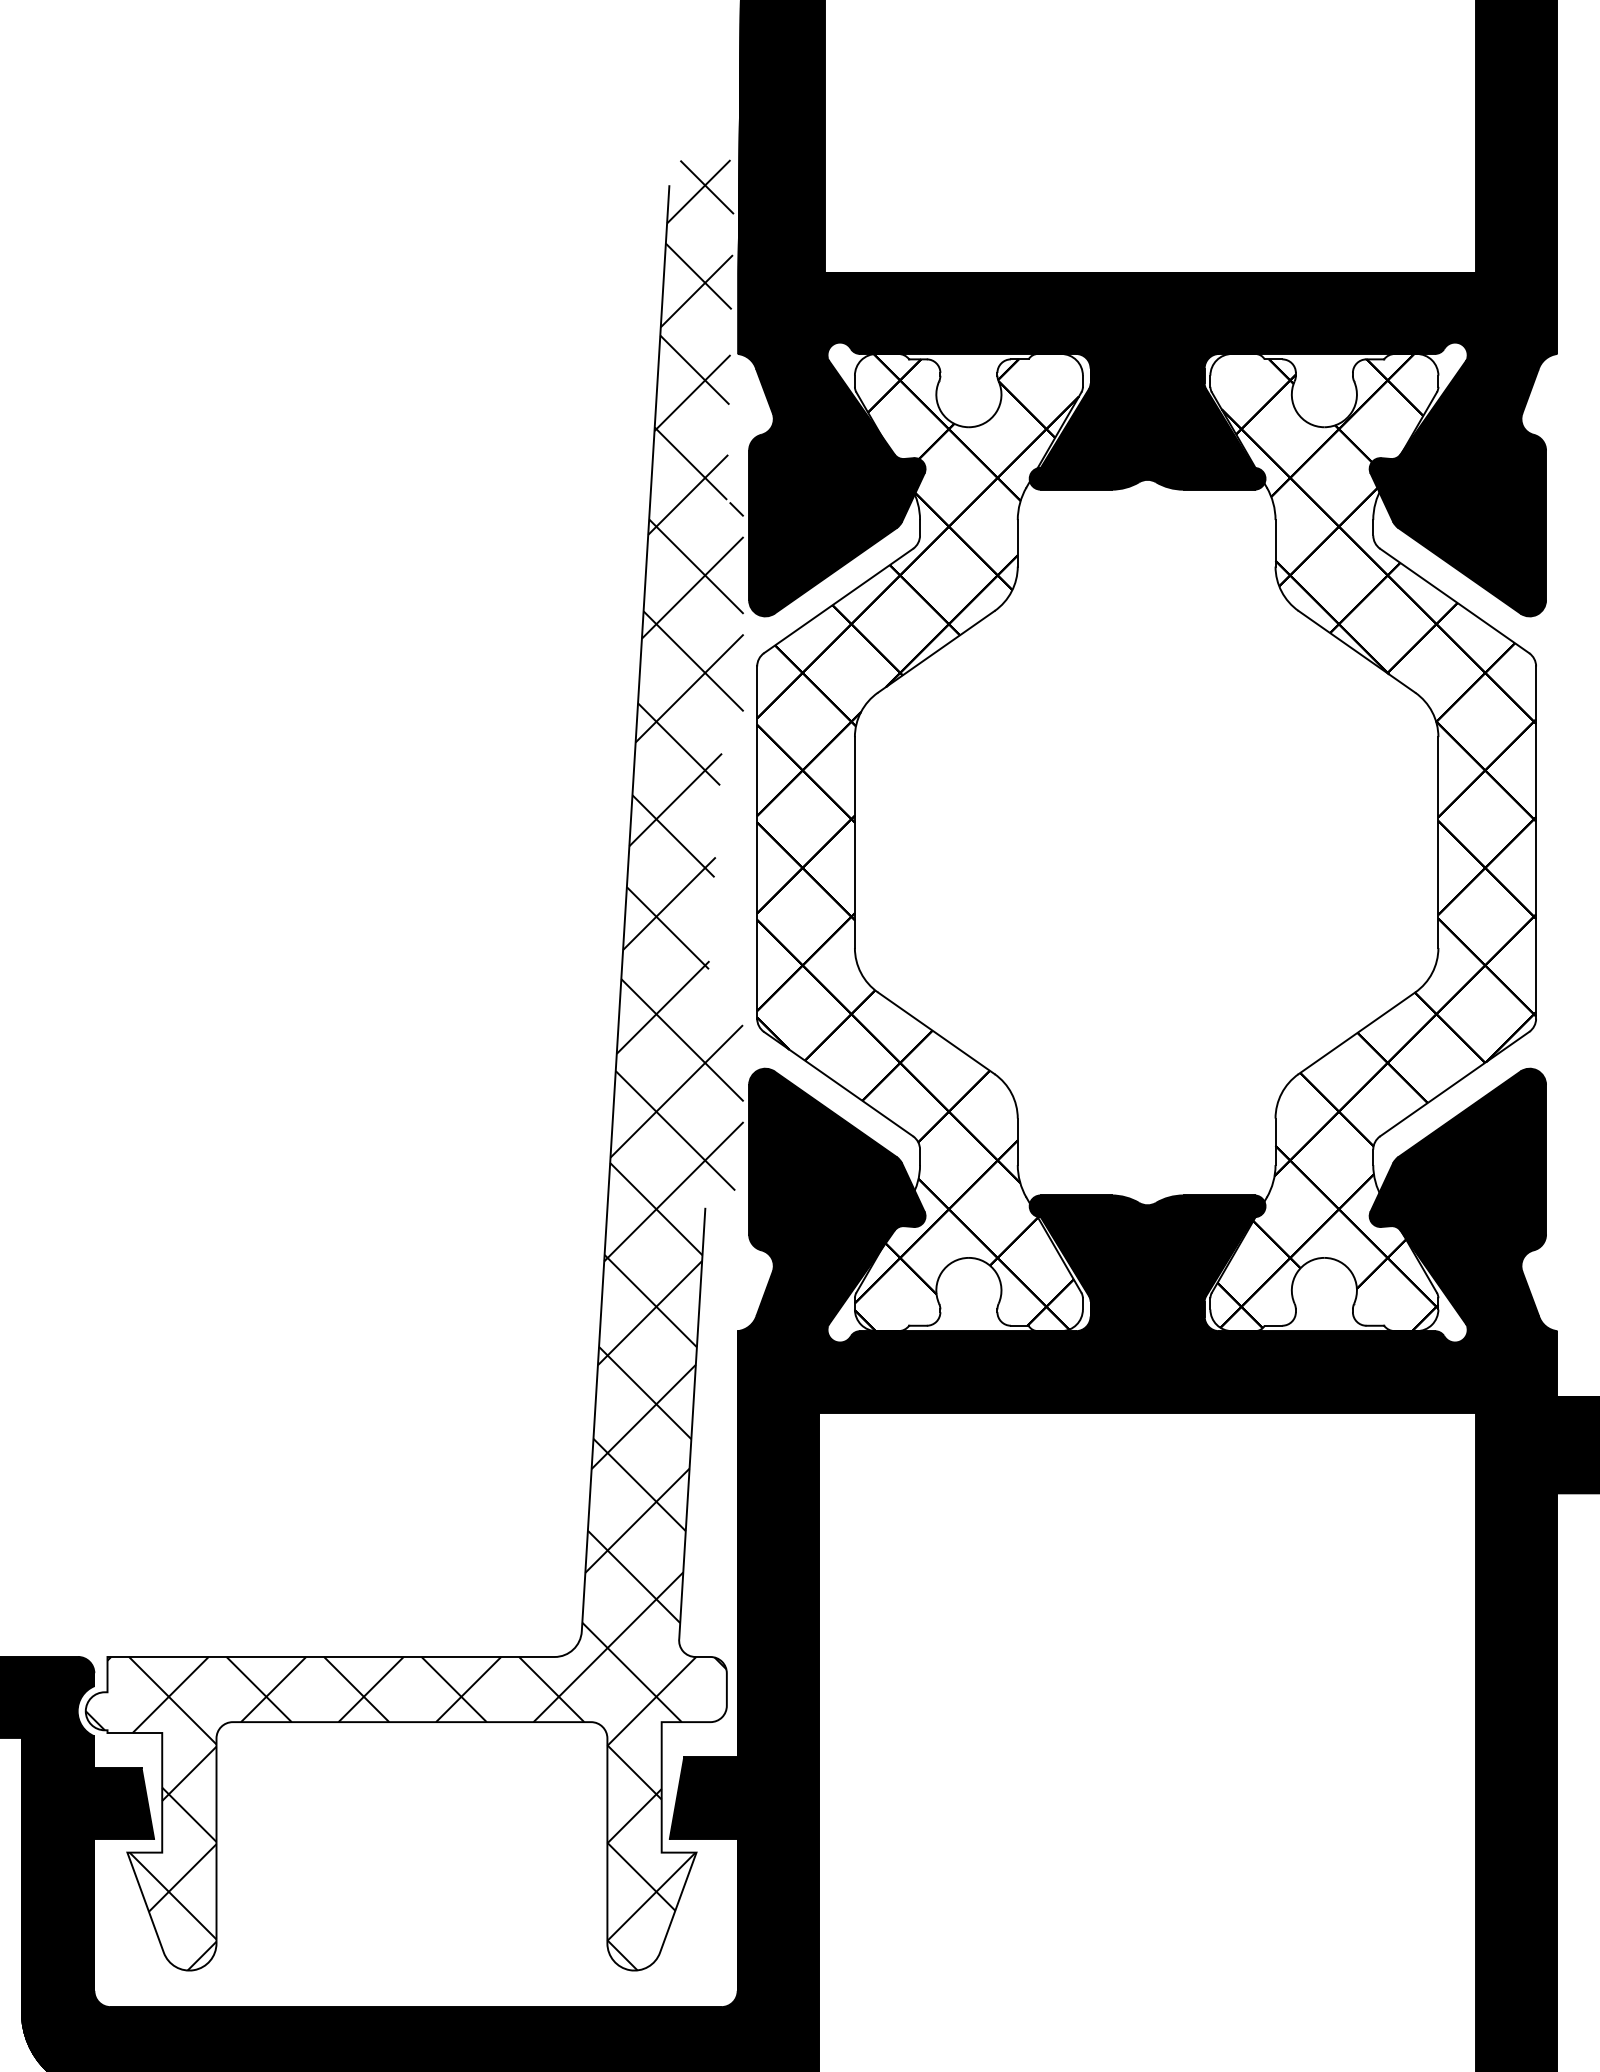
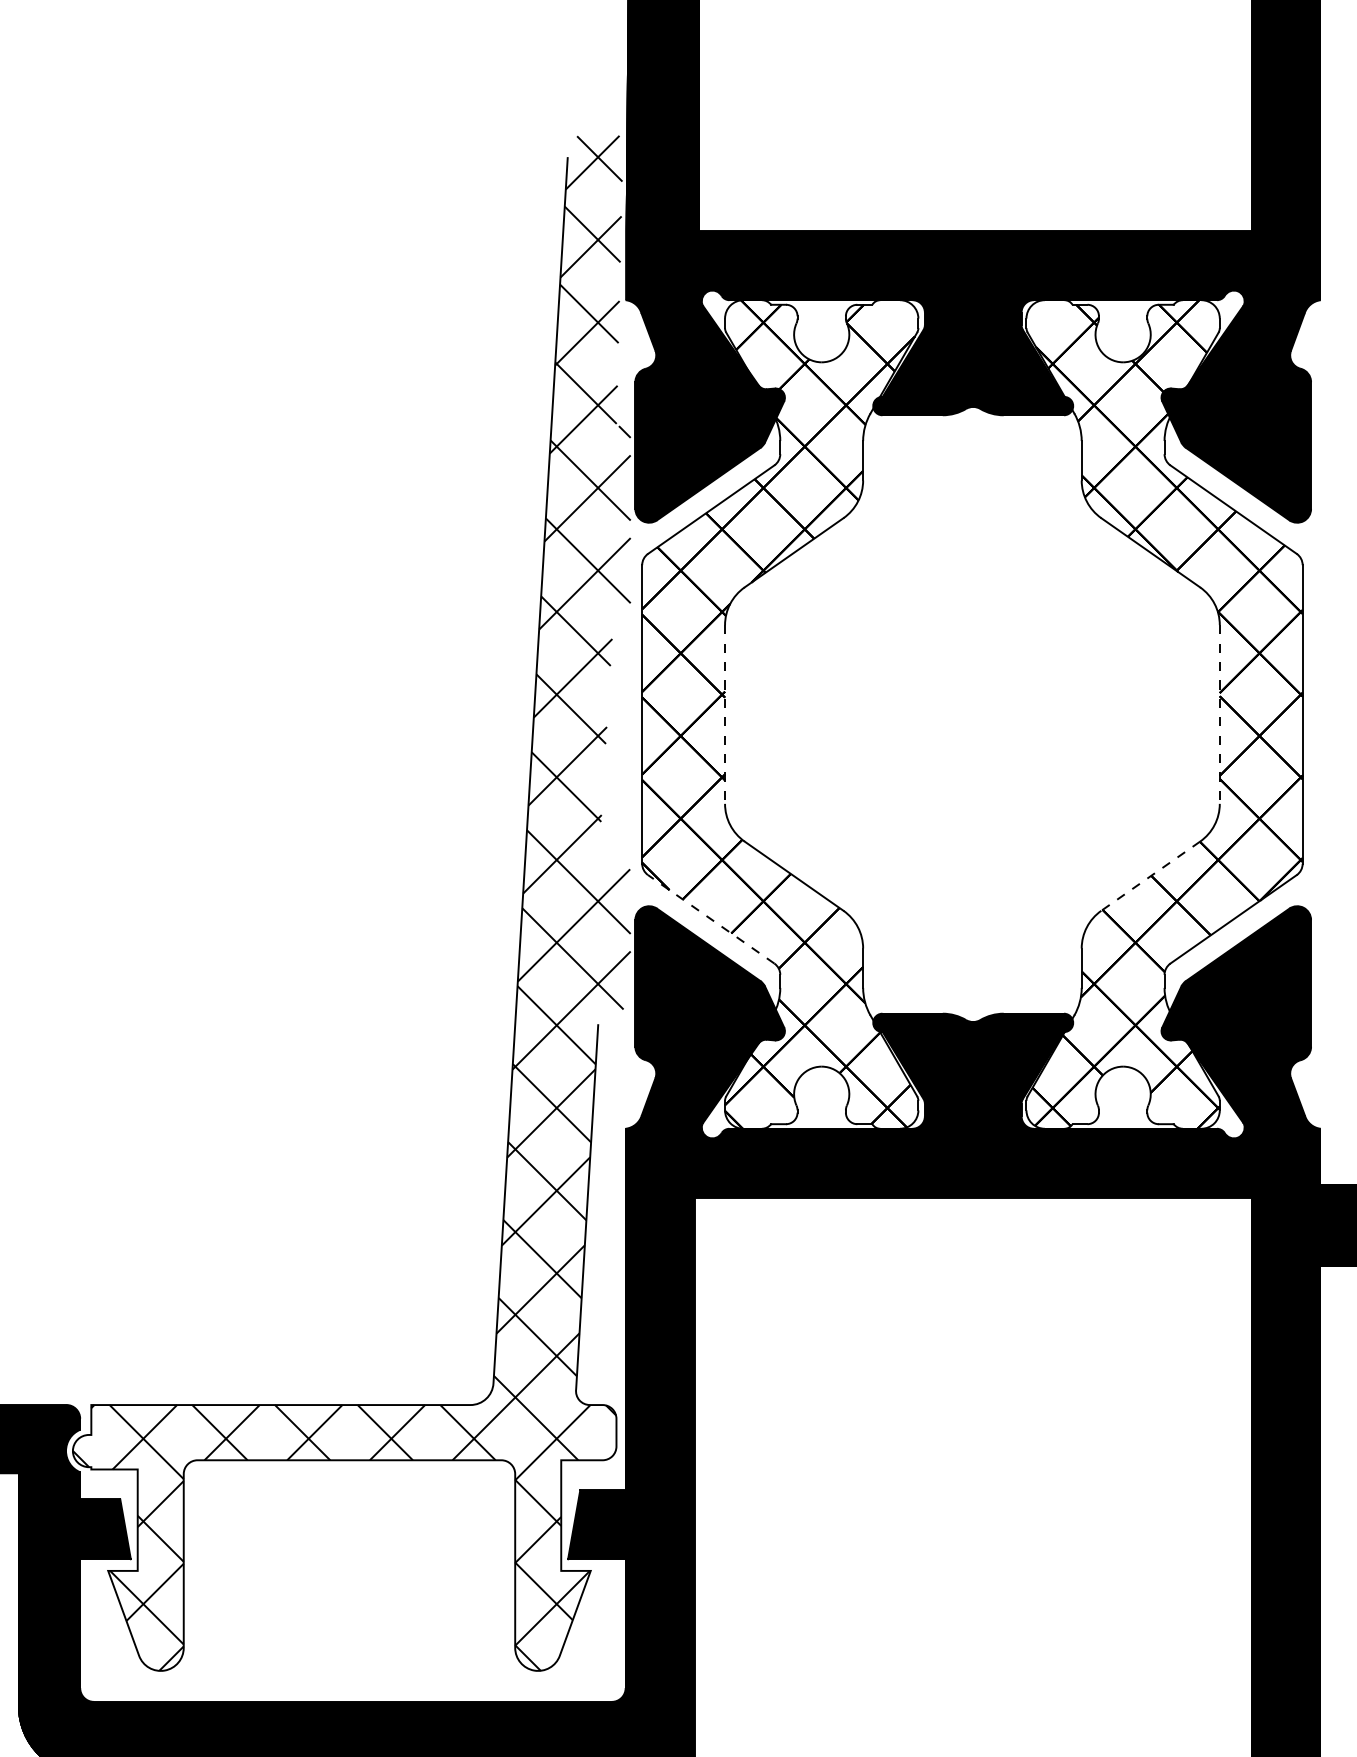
line: (854, 843) -> (724, 715), solid -> dashed
line: (1438, 843) -> (1219, 715), solid -> dashed
line: (1356, 1033) -> (1150, 876), solid -> dashed
line: (838, 1084) -> (711, 919), solid -> dashed

